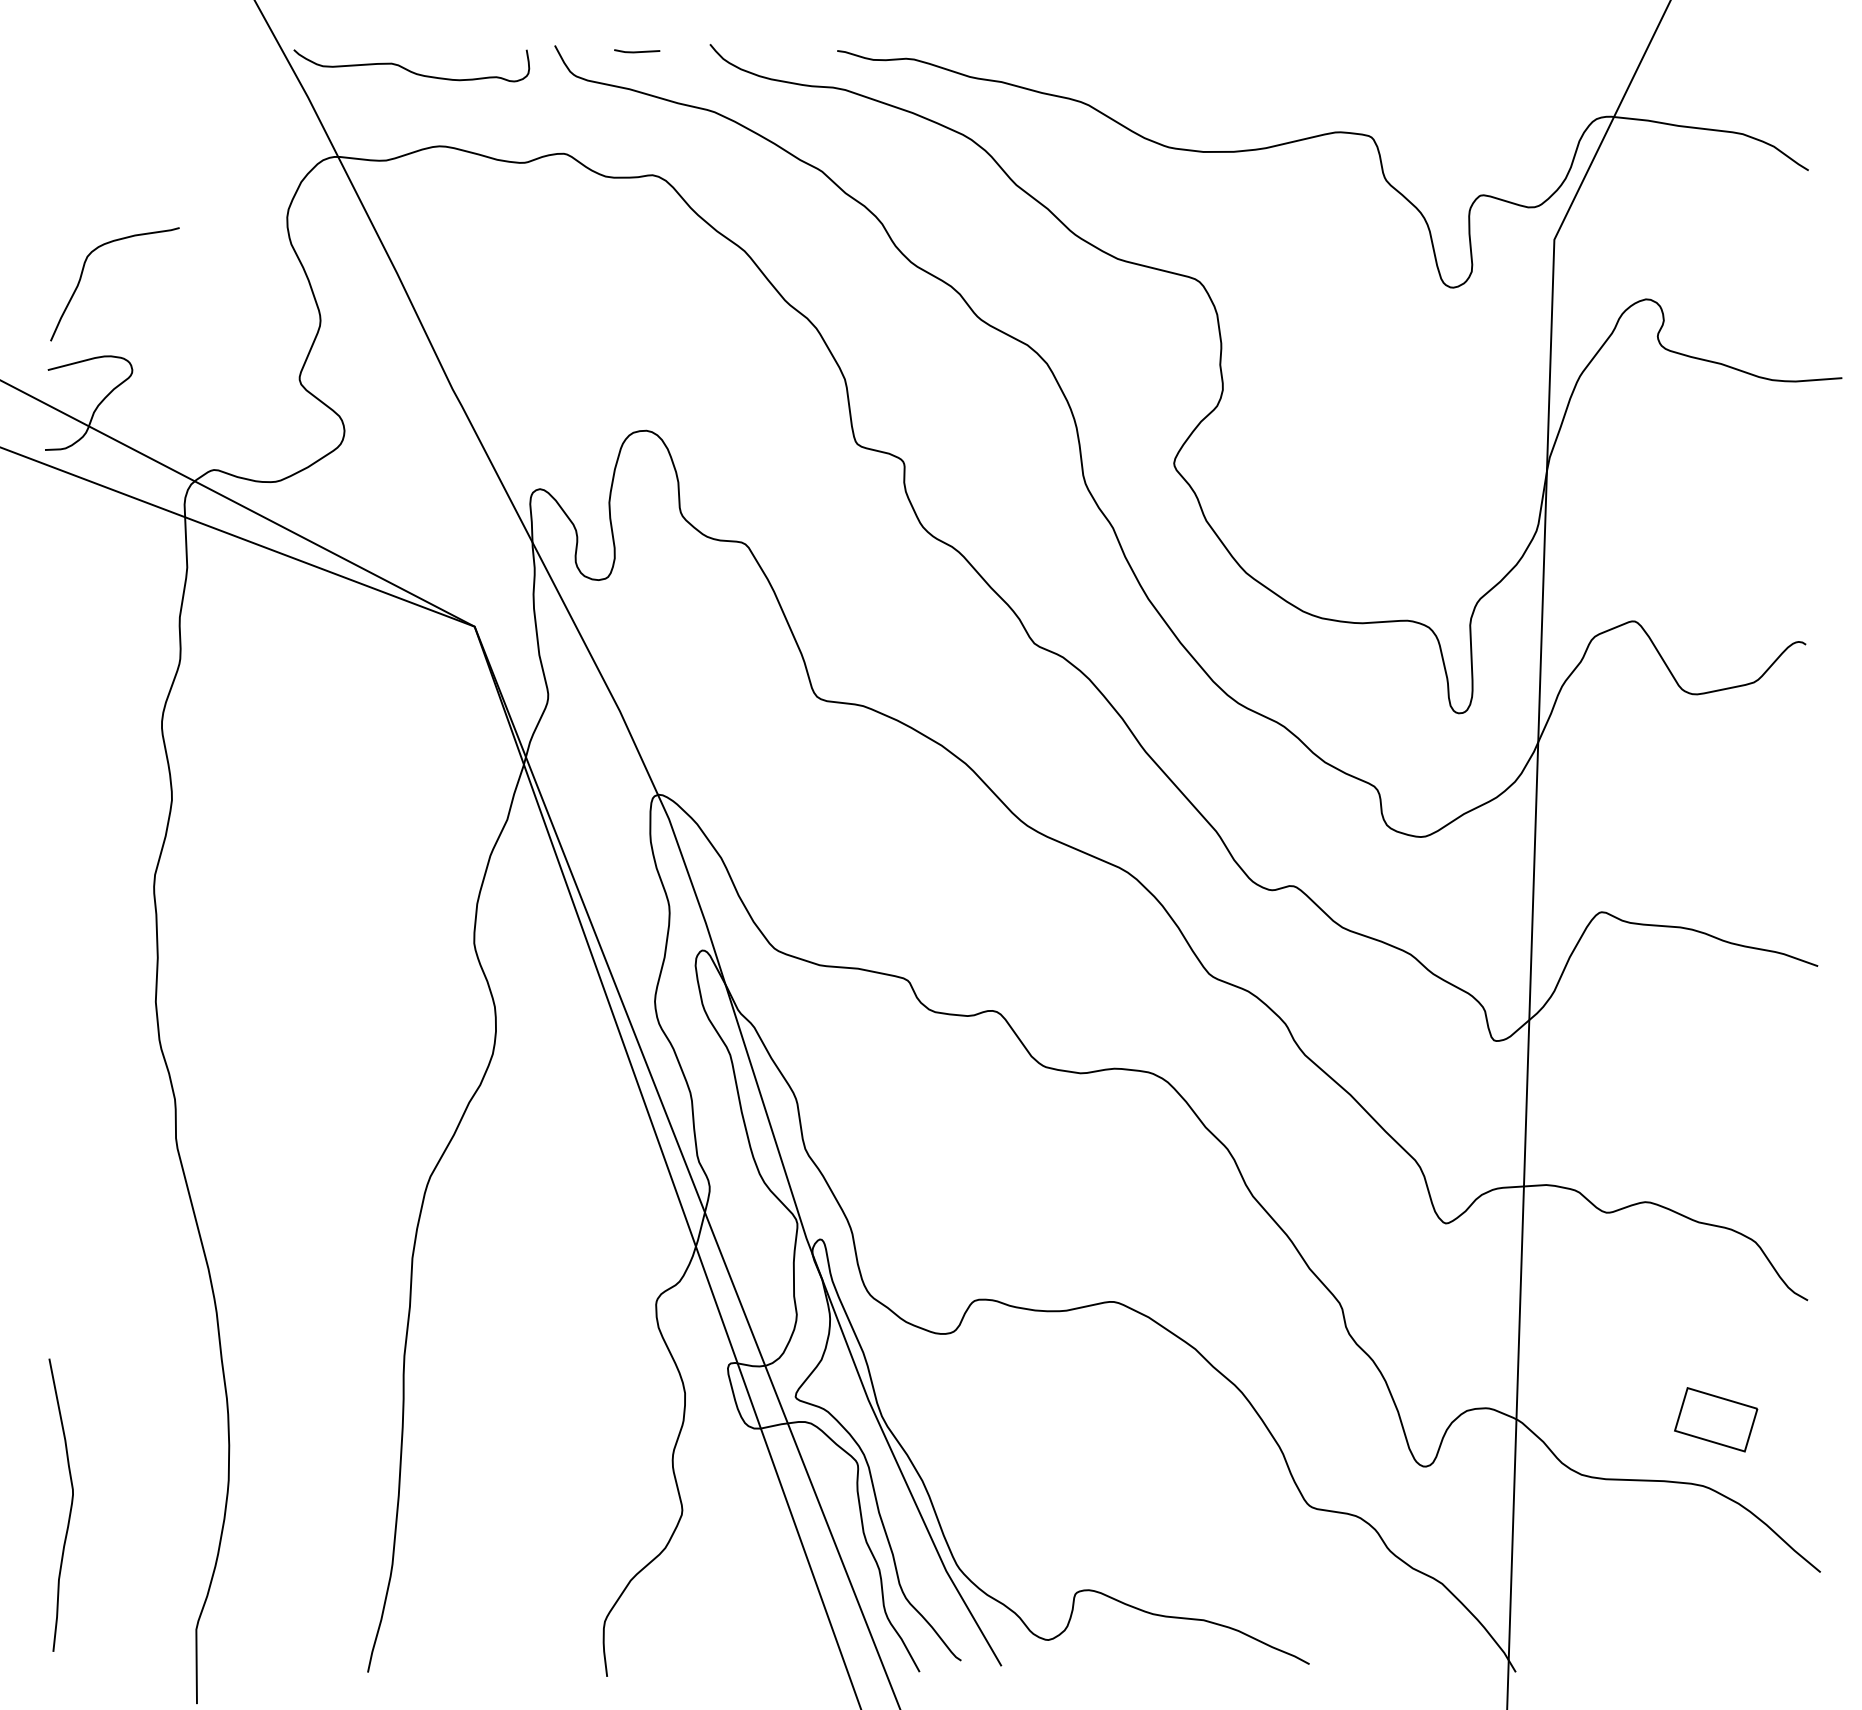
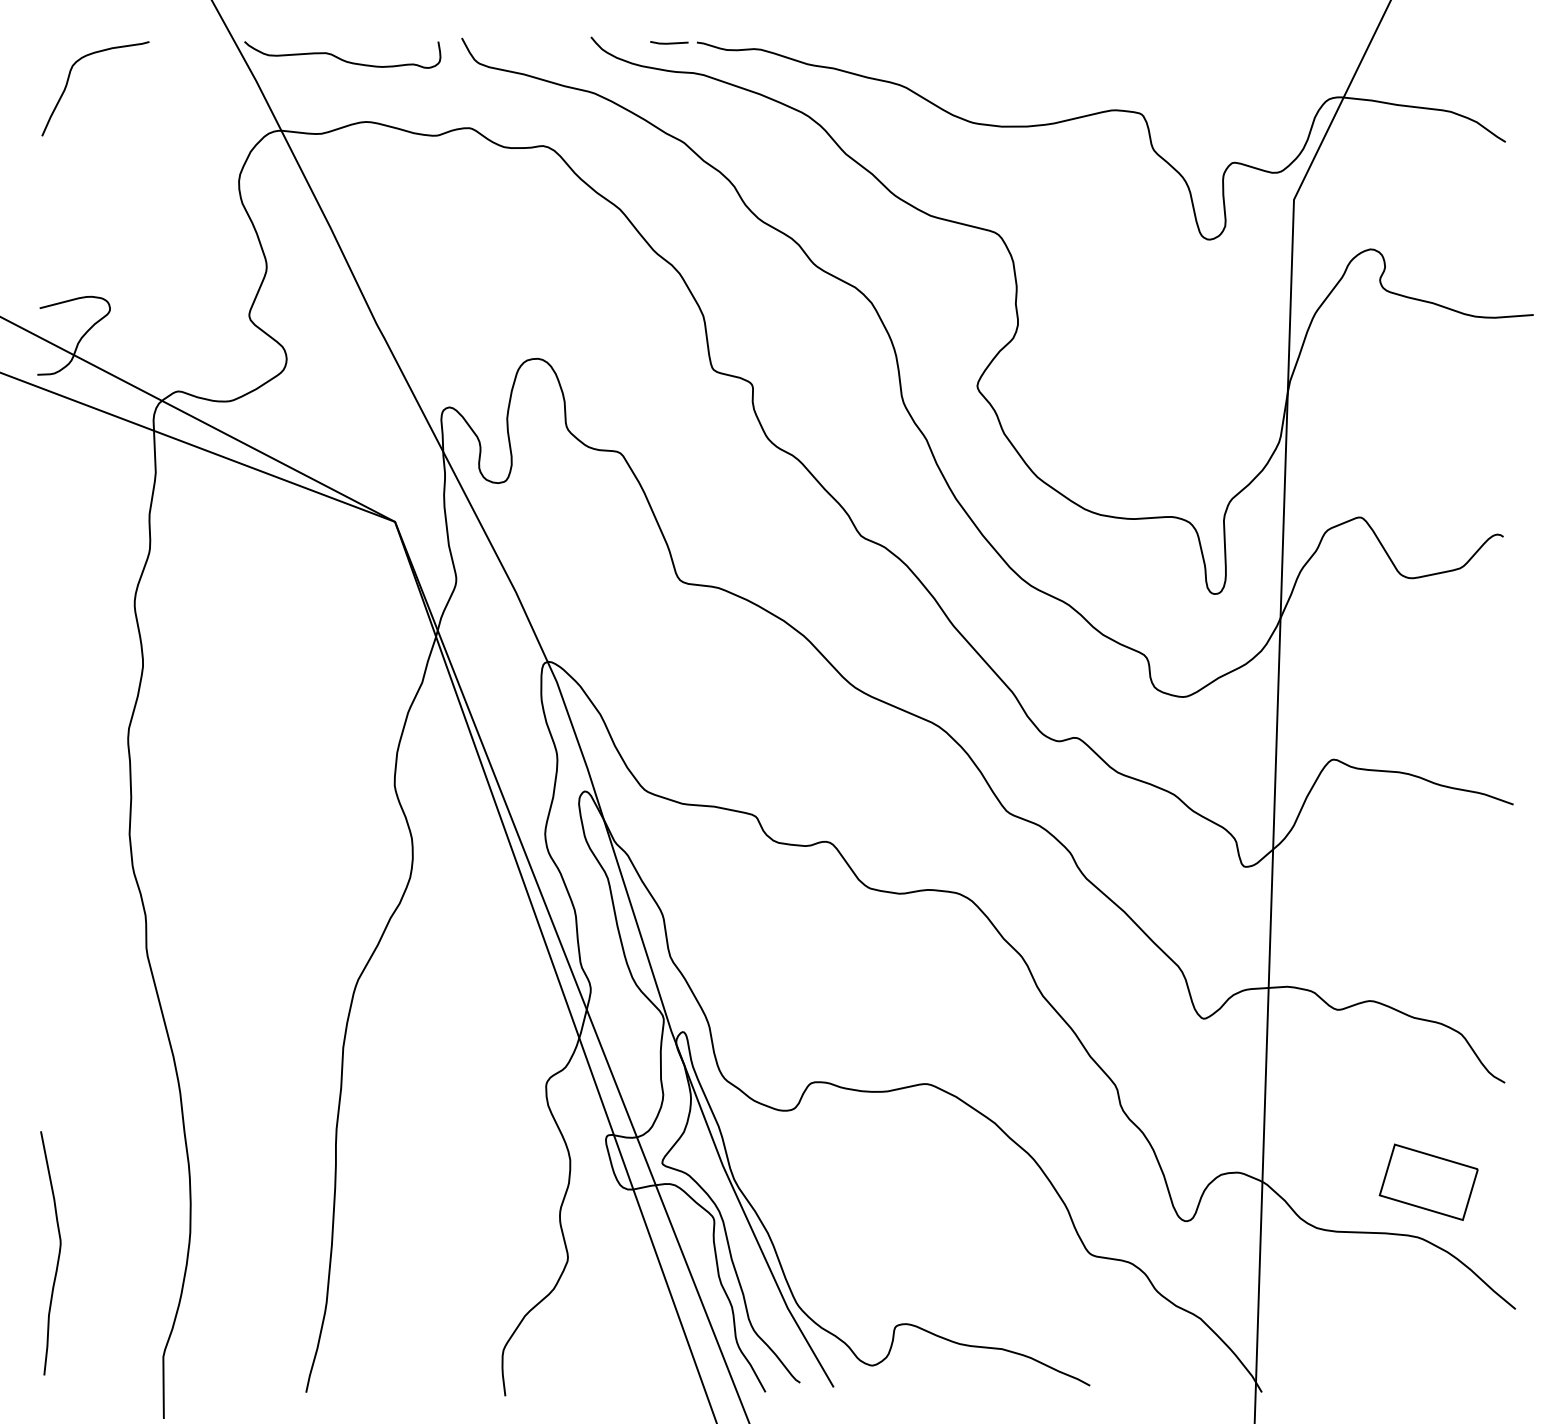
line: (637, 50) -> (669, 42), moved
curve: (82, 276) -> (68, 82), moved
part: (1715, 1418) -> (1428, 1181), size x1.43

